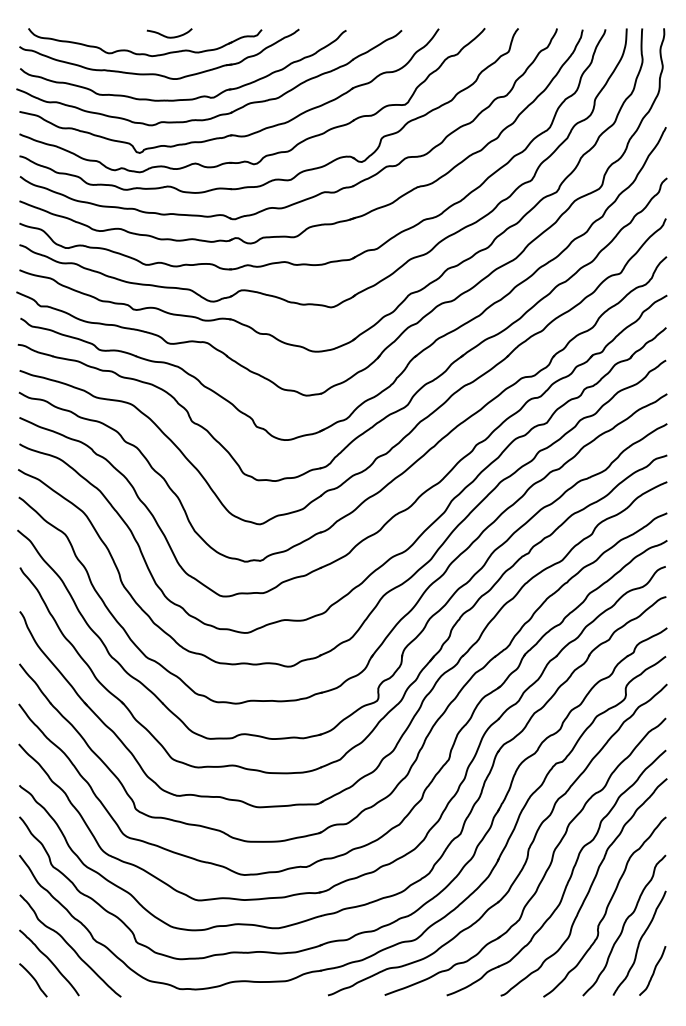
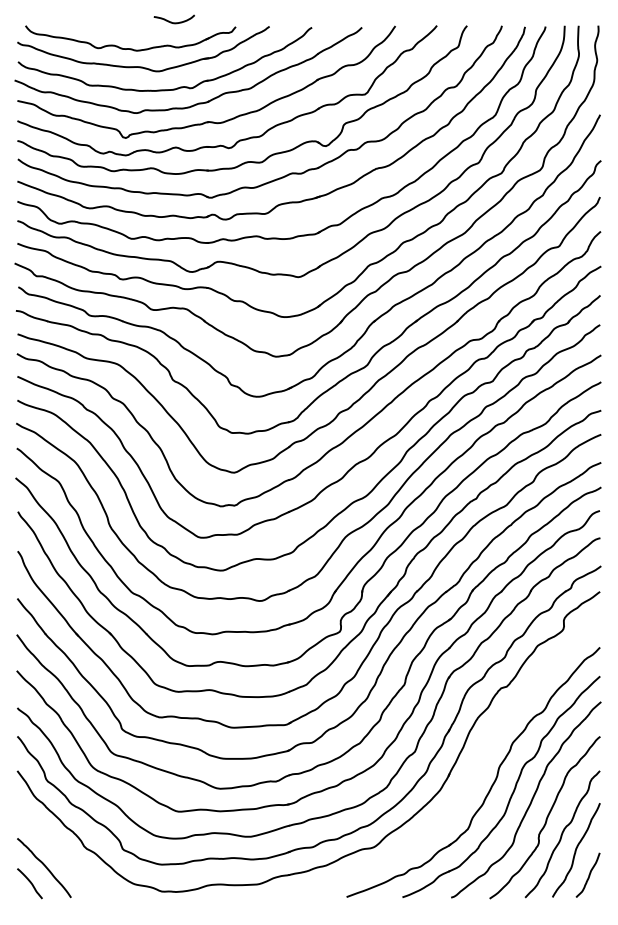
curve: (169, 36) -> (174, 22), moved
part: (527, 849) -> (475, 765), removed
curve: (70, 945) -> (63, 852), removed

